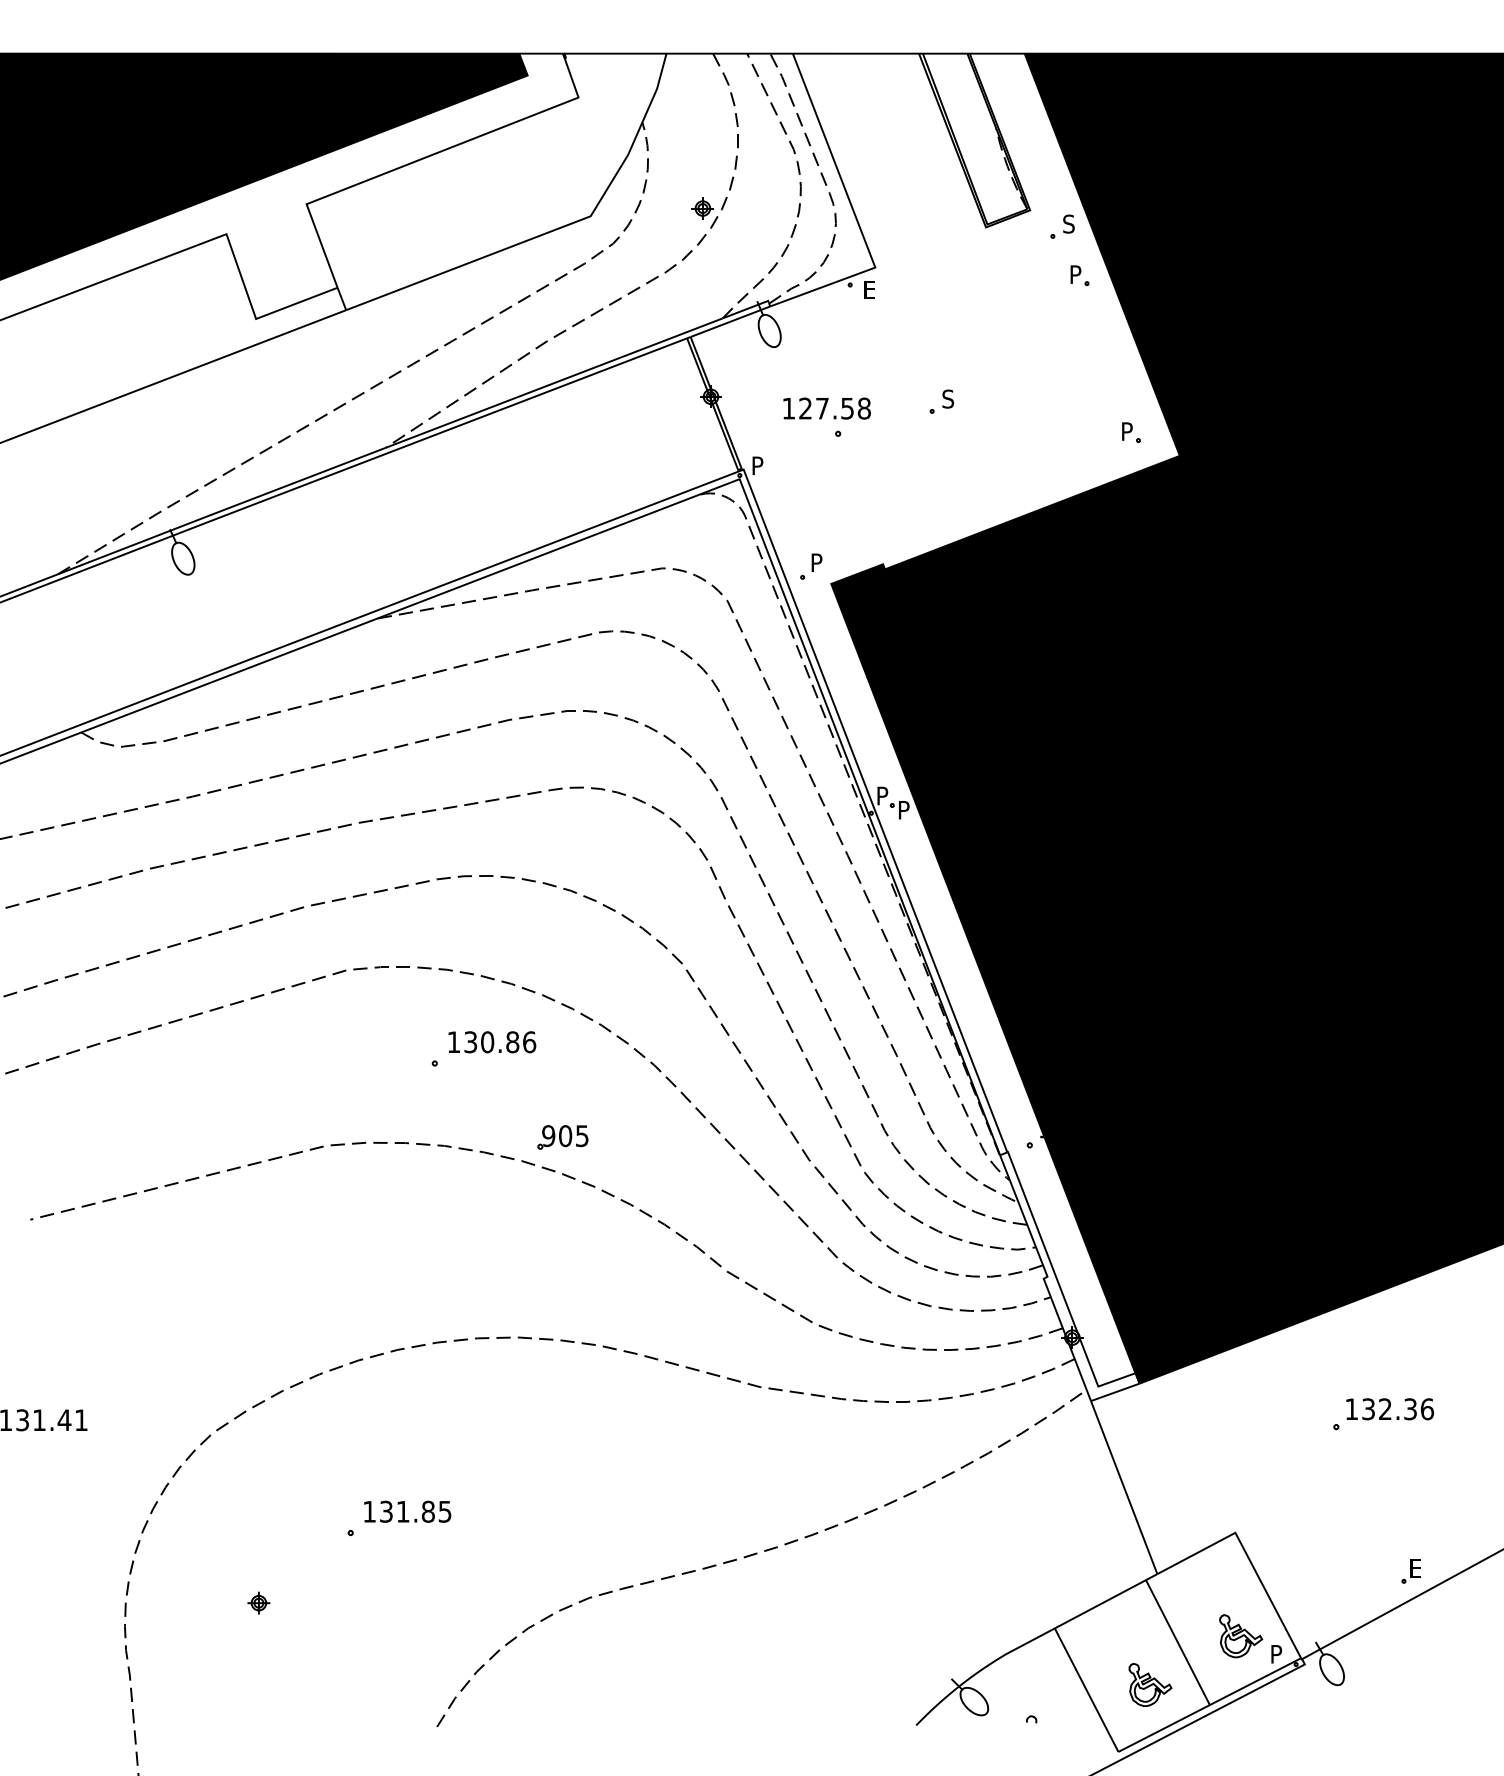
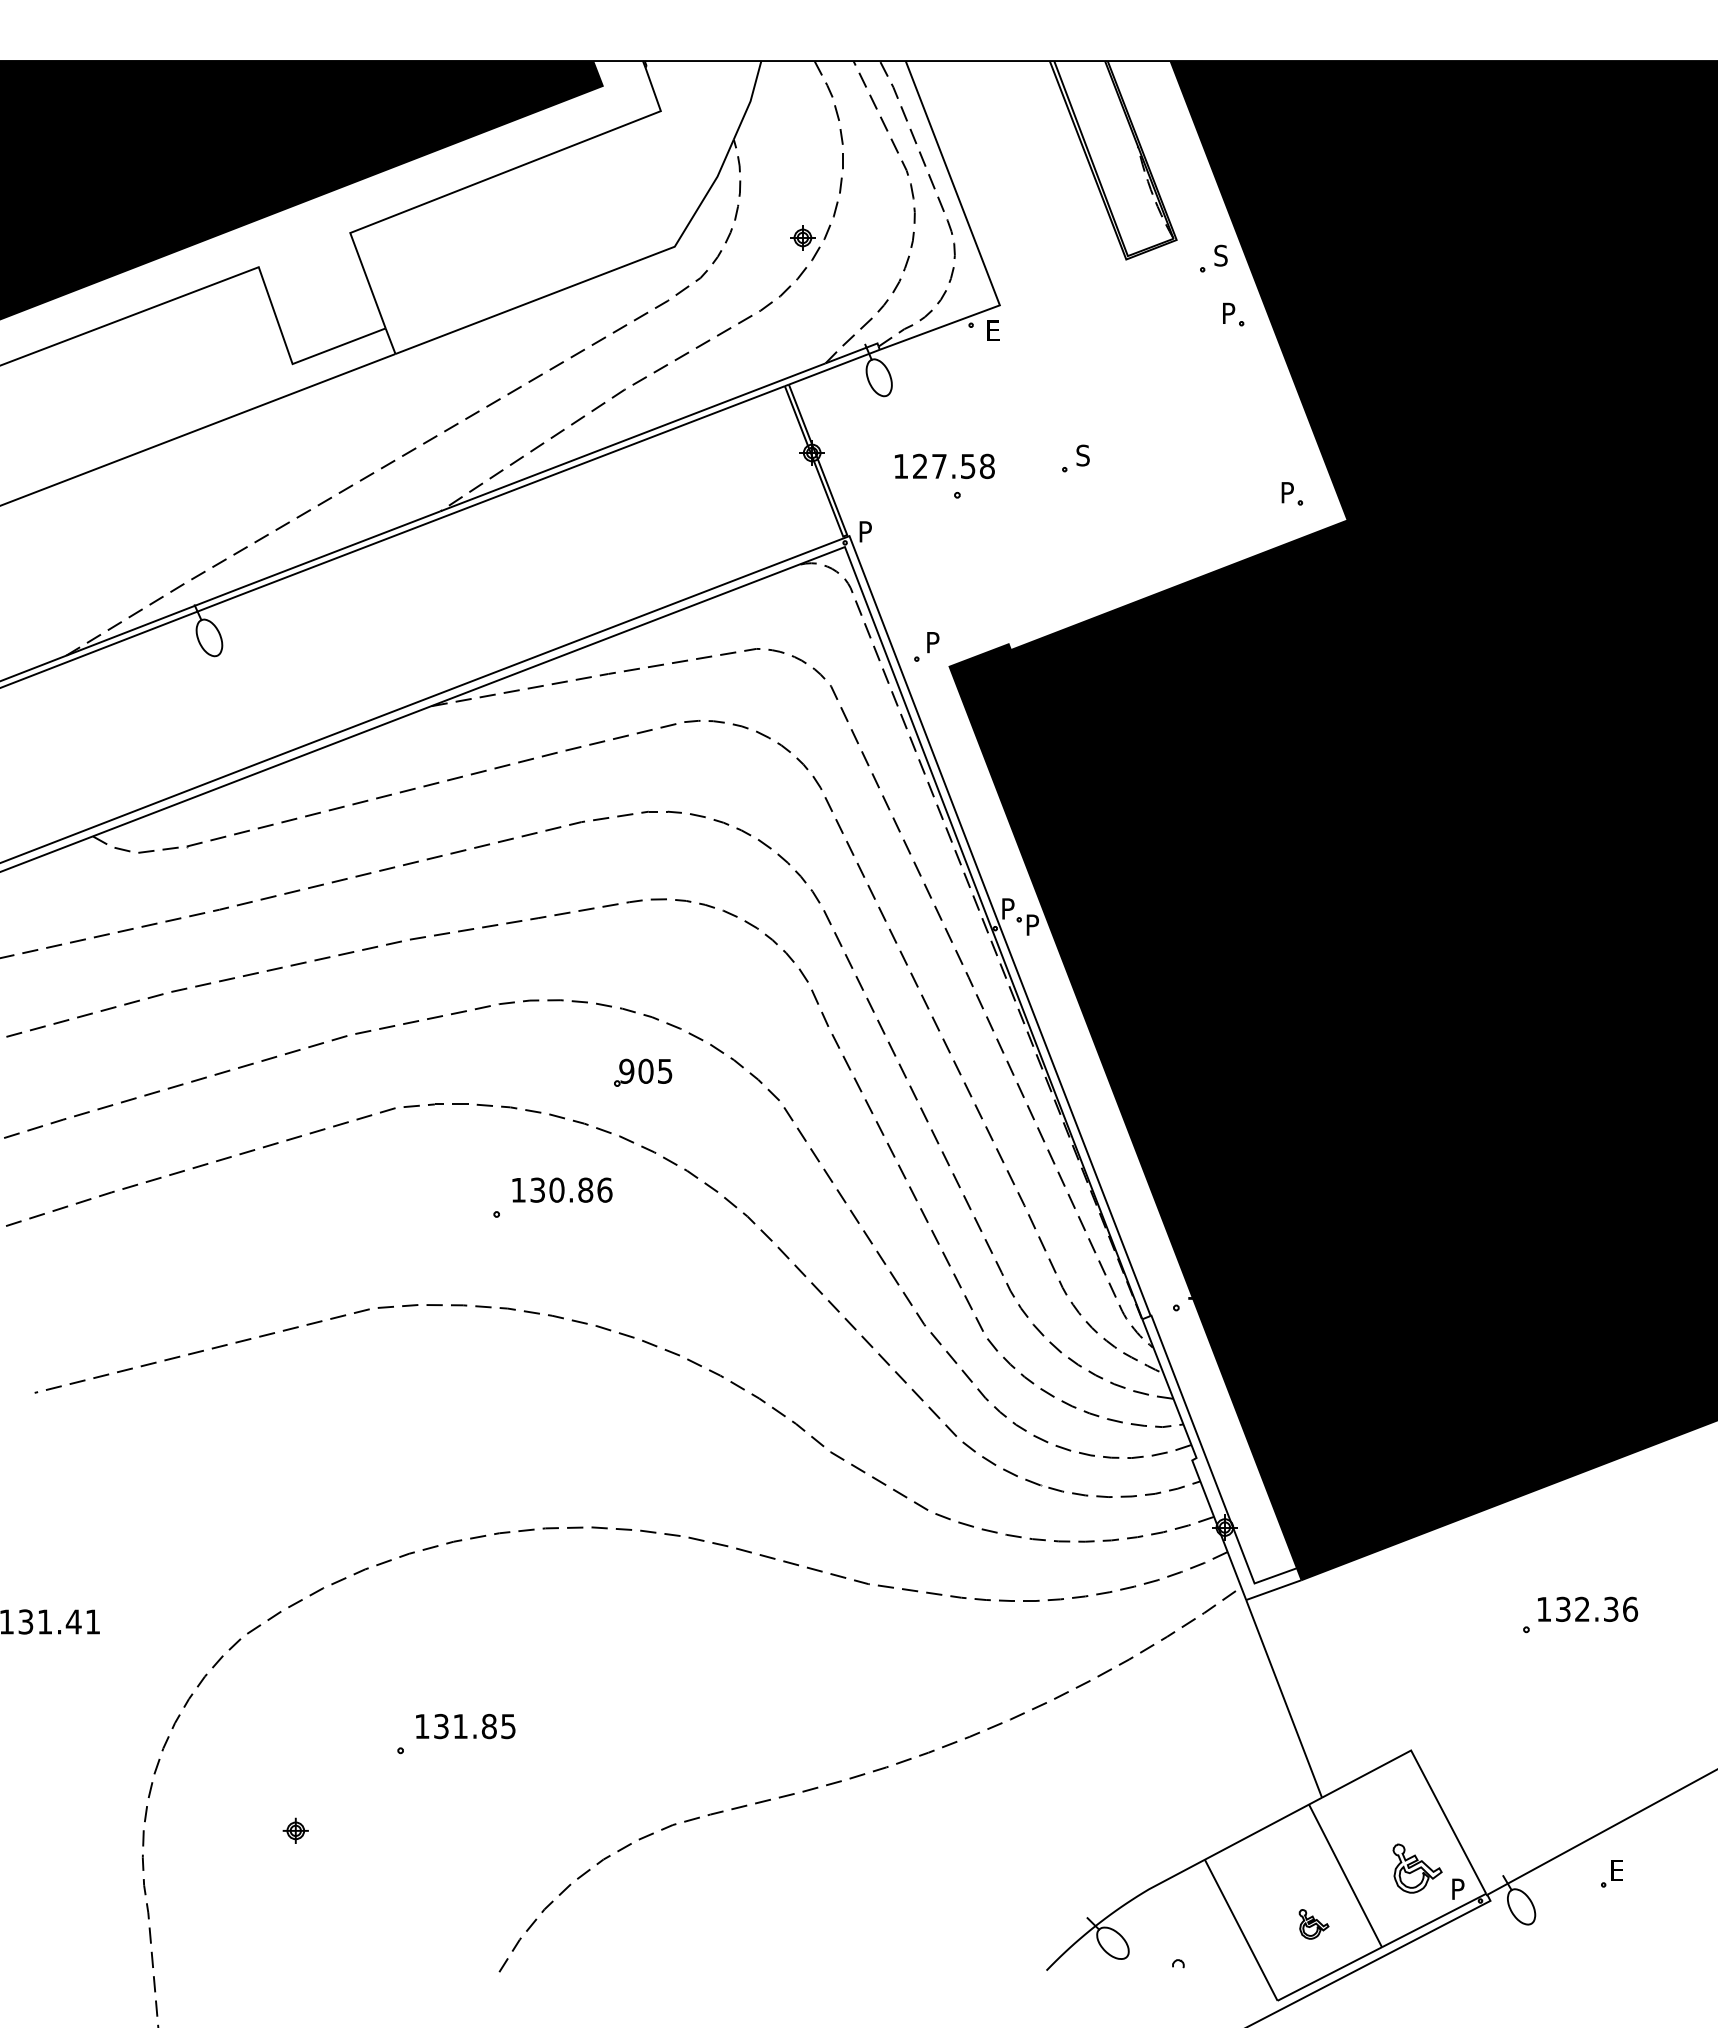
part: (563, 1137) -> (643, 1072), moved
part: (1410, 1571) -> (1611, 1873), moved
part: (1149, 1685) -> (1313, 1924), size x0.6

